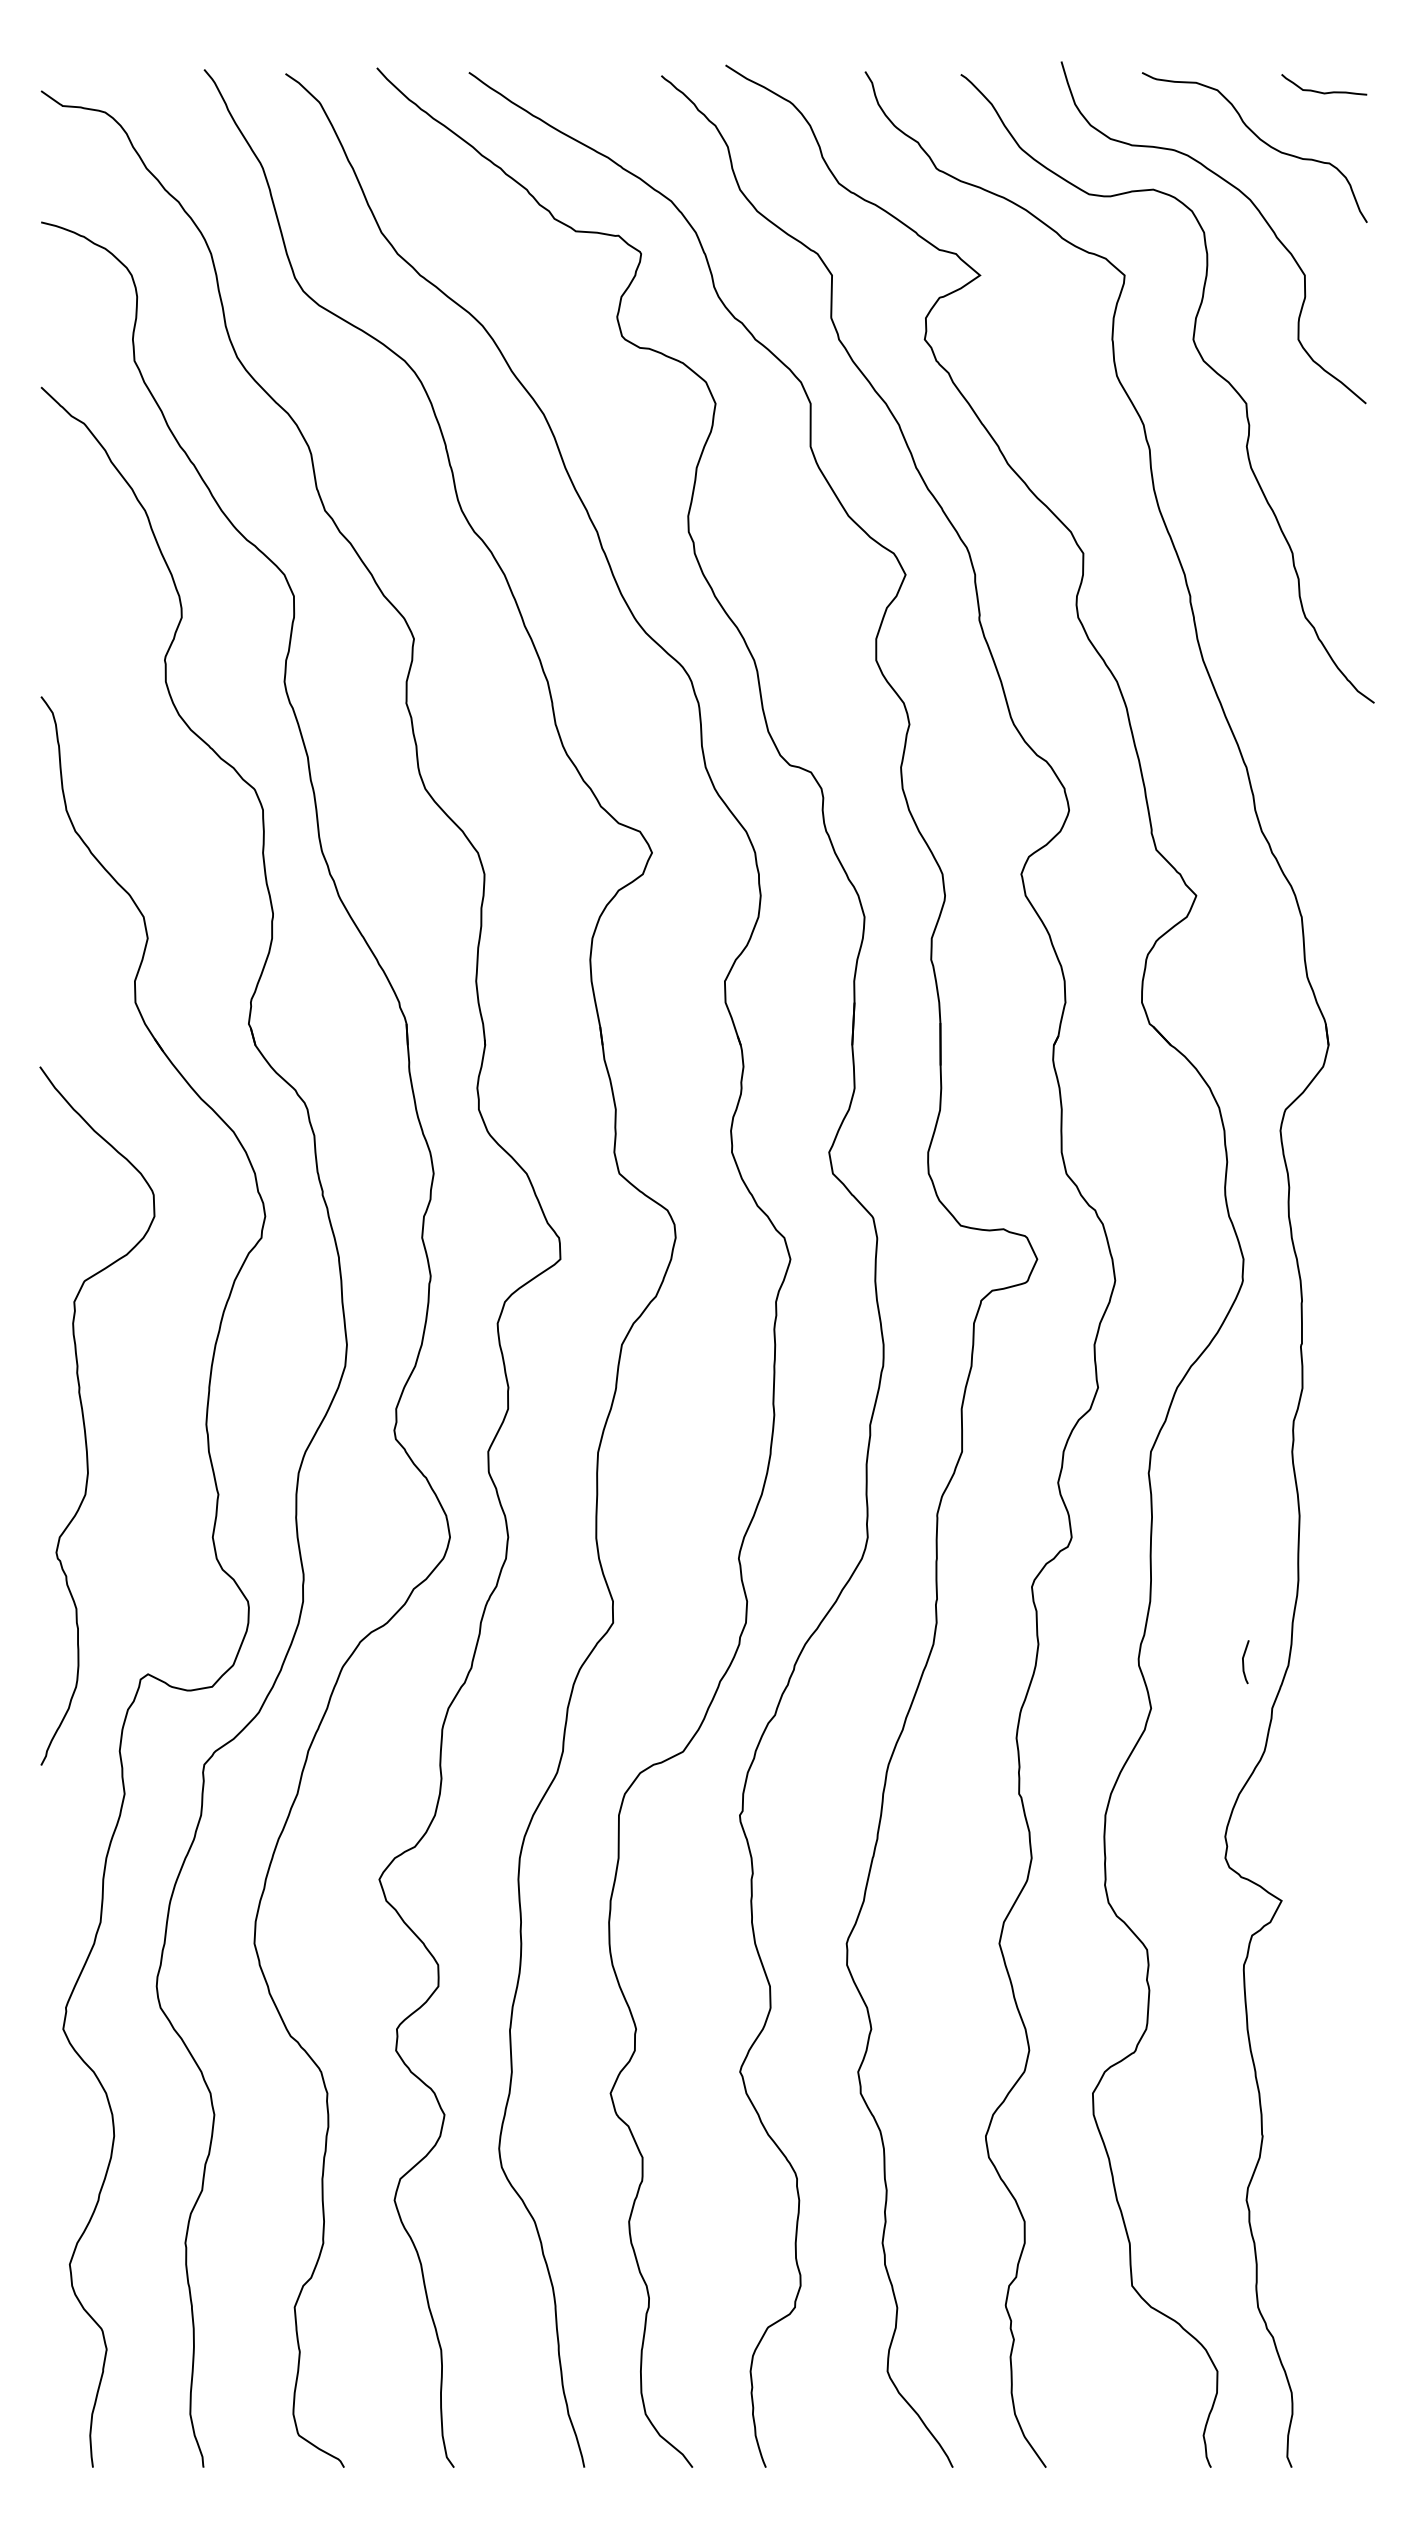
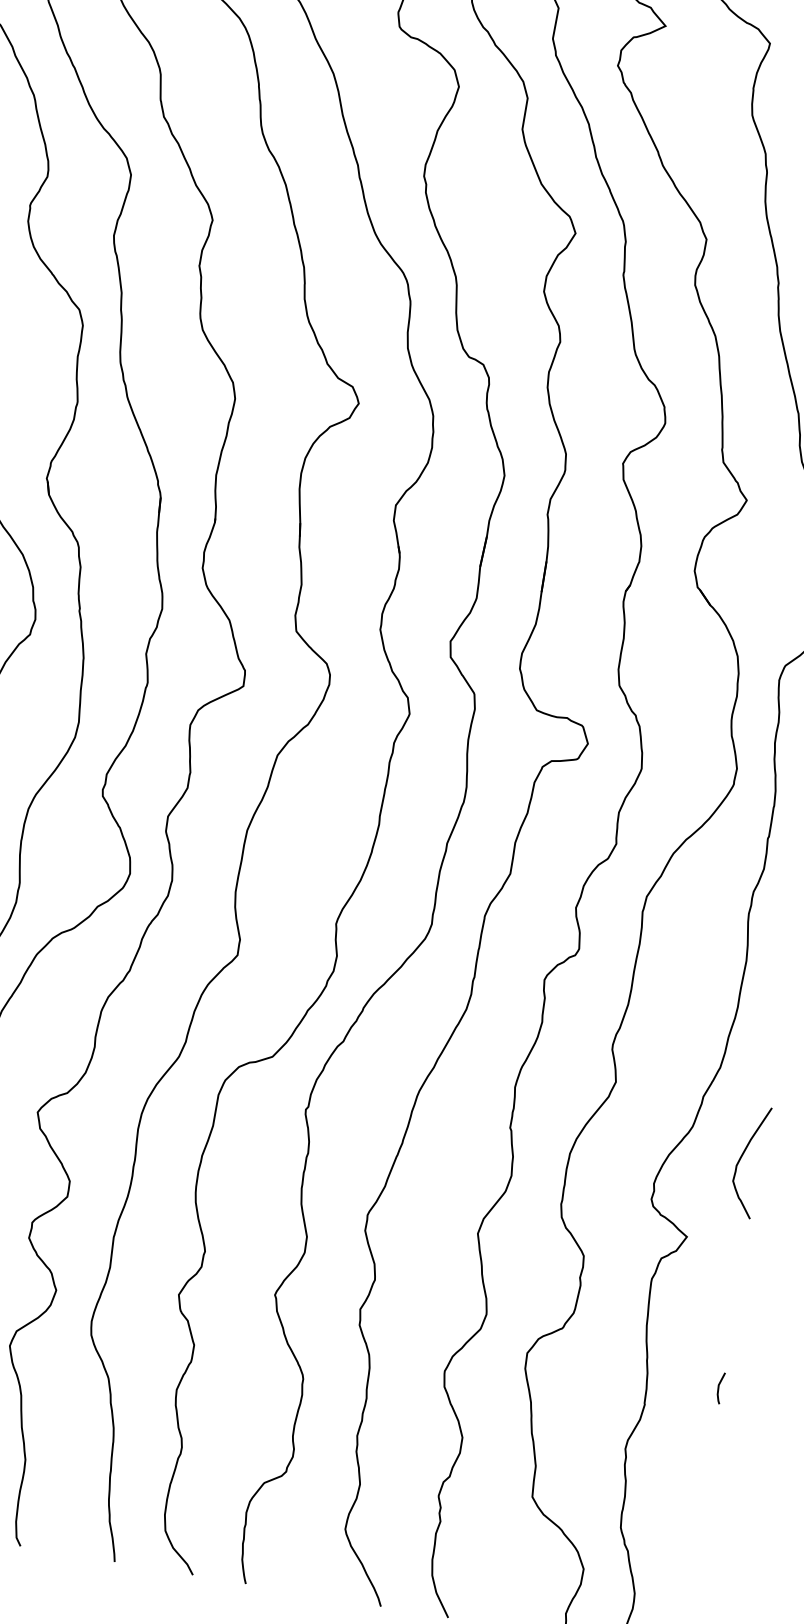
line: (1244, 1663) -> (719, 1389), moved
curve: (1338, 1779) -> (742, 1156), added

